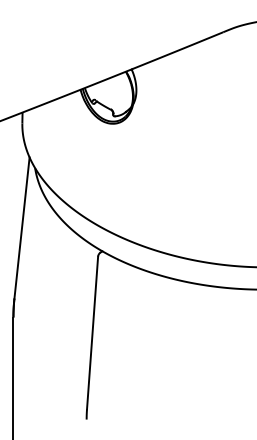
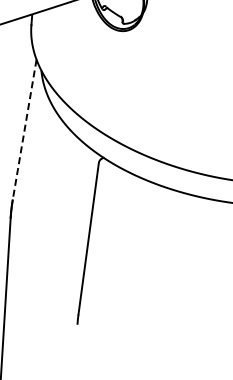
line: (22, 228) -> (25, 130), solid -> dashed

